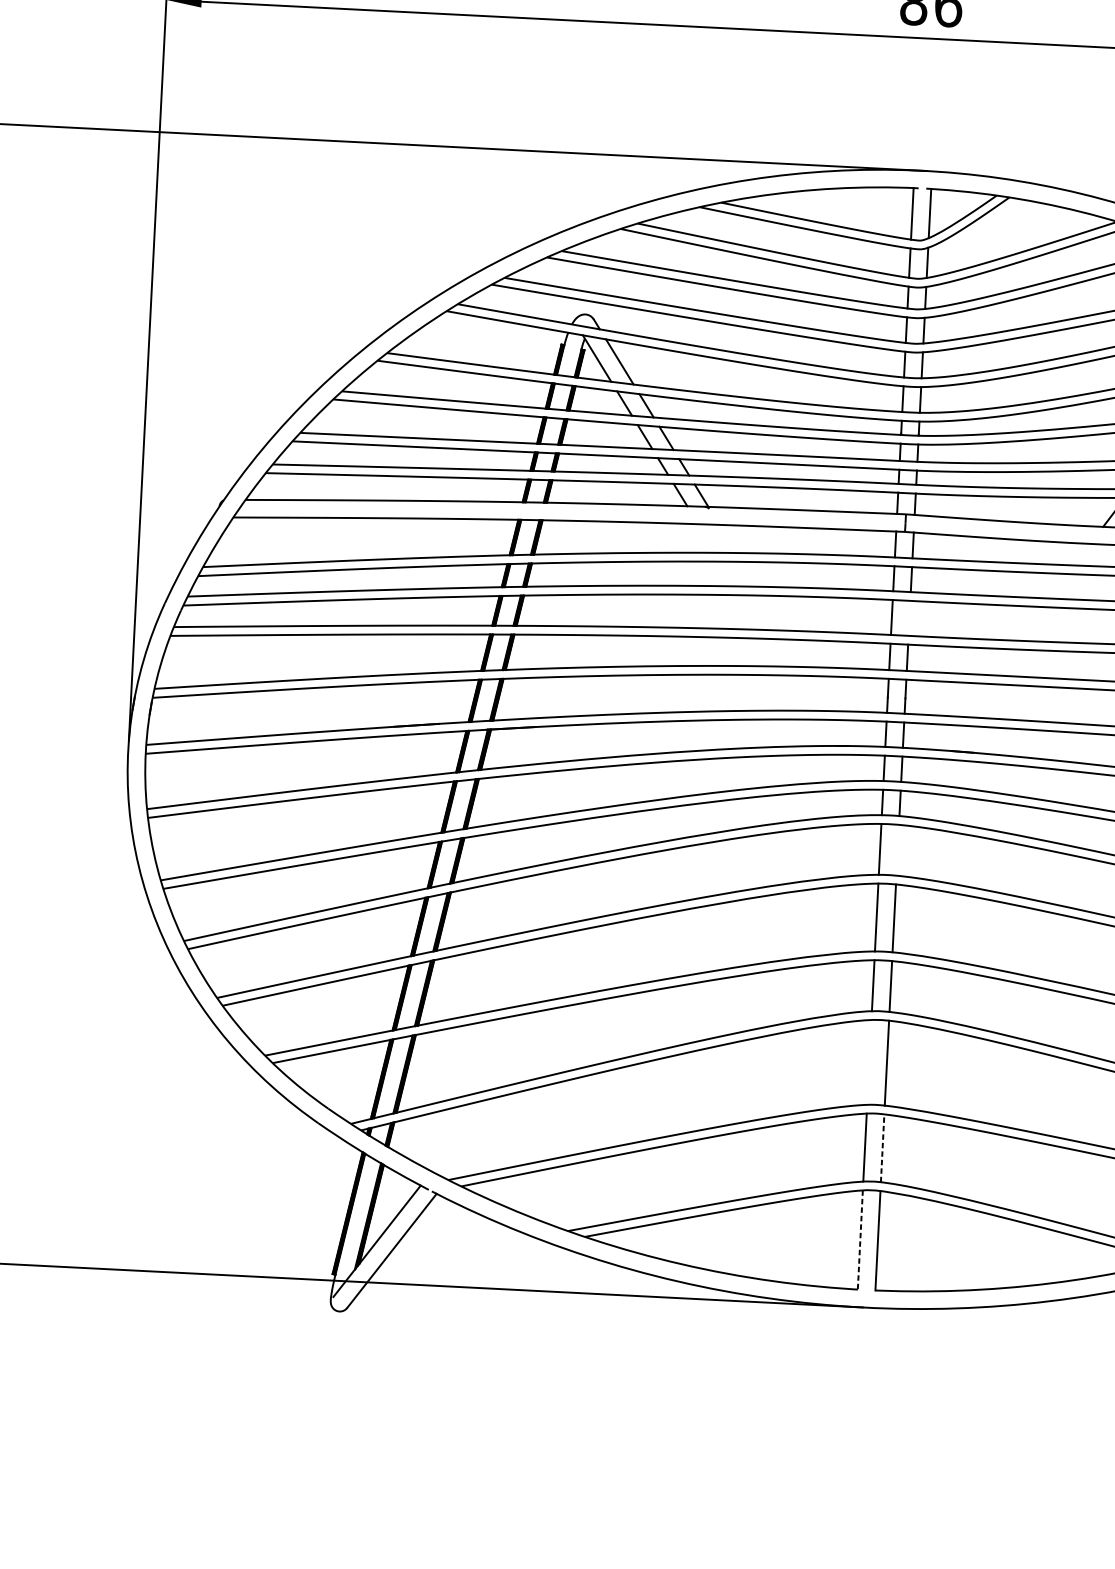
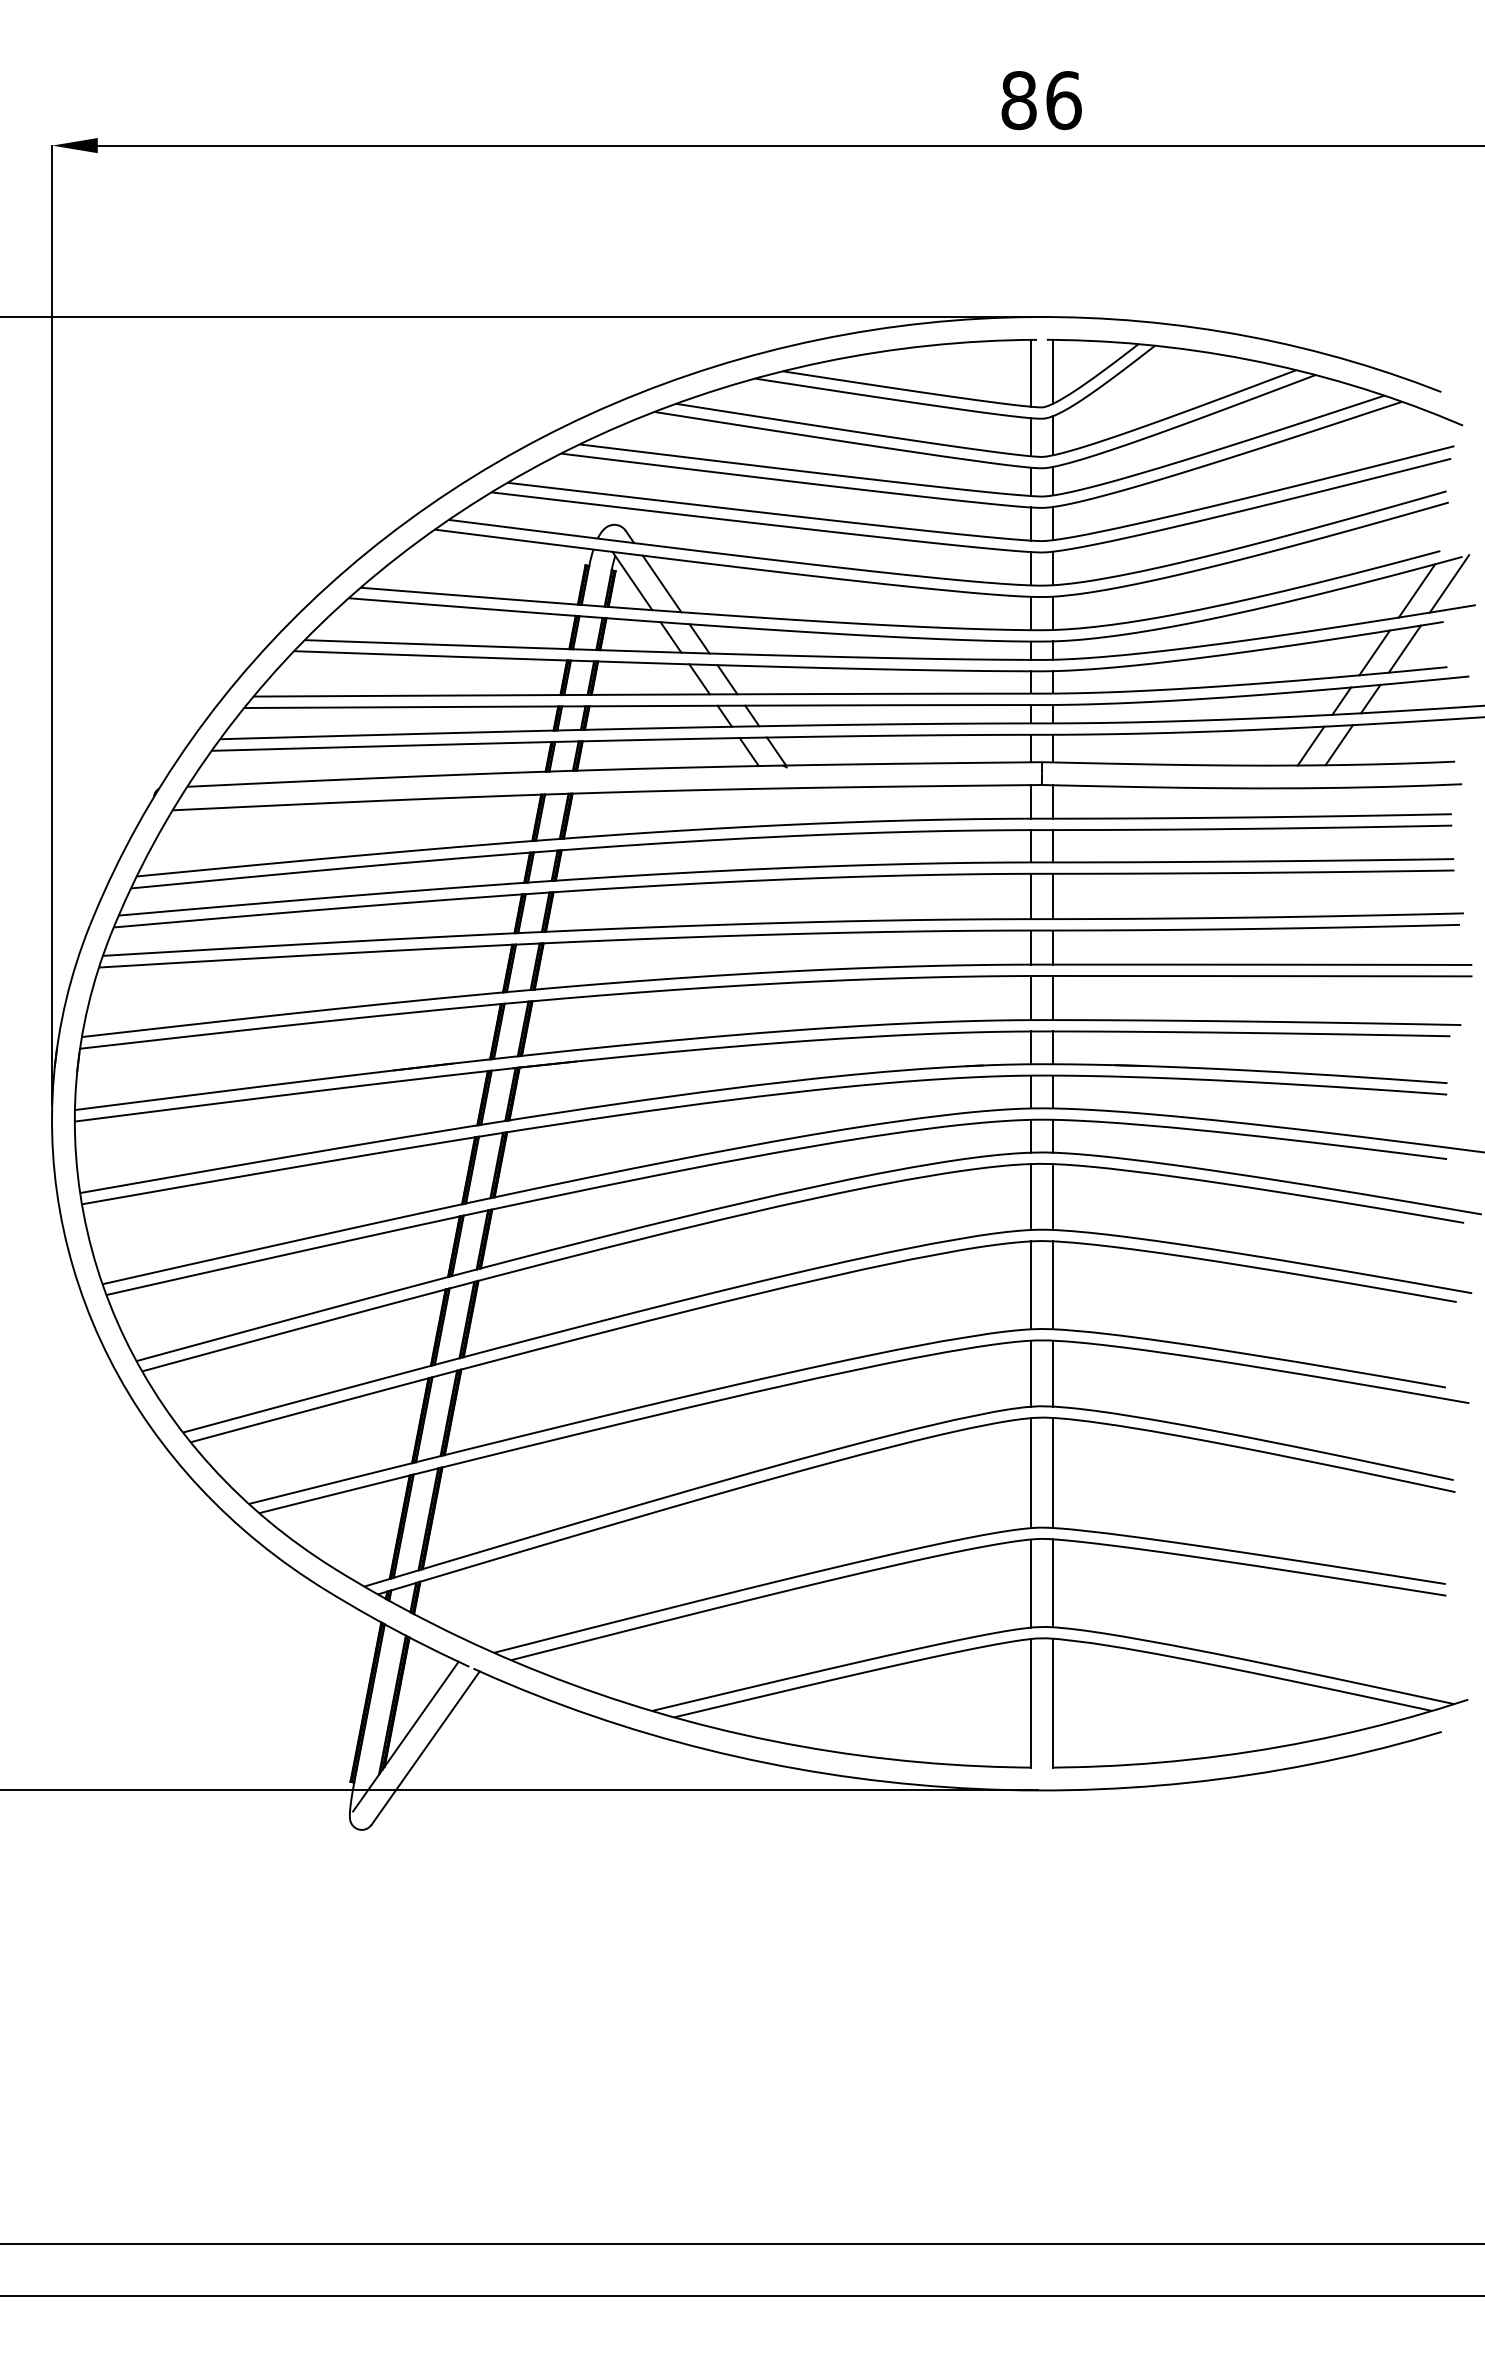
line: (909, 618) -> (1053, 896), added
line: (897, 850) -> (1053, 1197), added
line: (869, 1062) -> (1030, 1473), added
line: (882, 1148) -> (1053, 1583), dashed -> solid
line: (860, 1240) -> (1030, 1703), dashed -> solid

